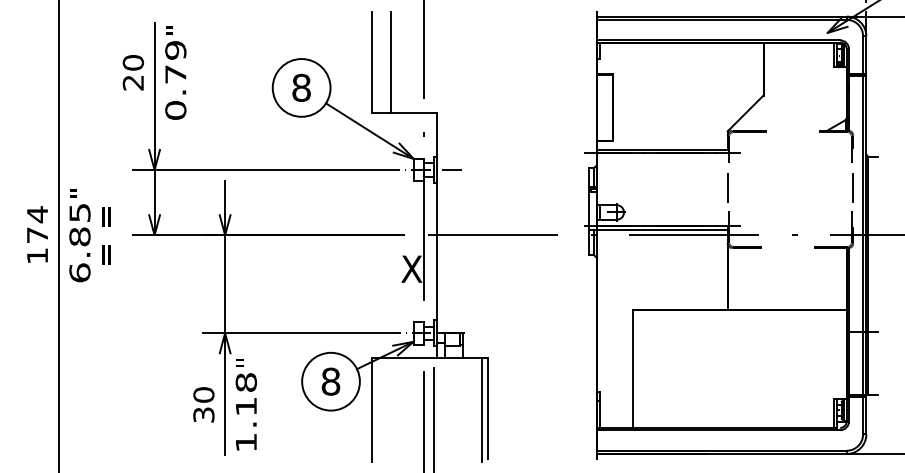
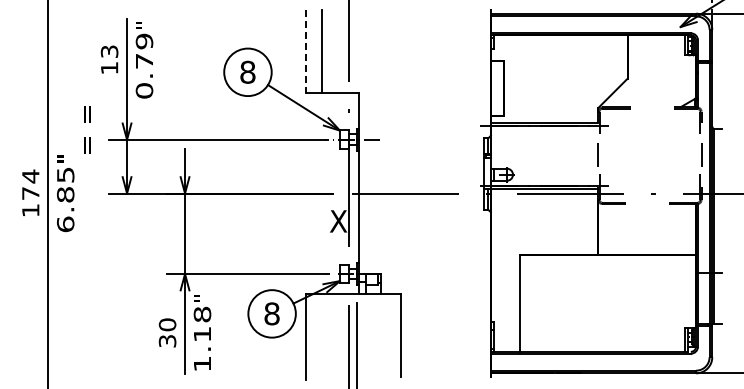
line: (371, 62) -> (305, 51), solid -> dashed
text: (133, 72) -> (109, 59), 20 -> 13
text: (106, 235) -> (87, 129), moved
line: (482, 409) -> (396, 336), removed

